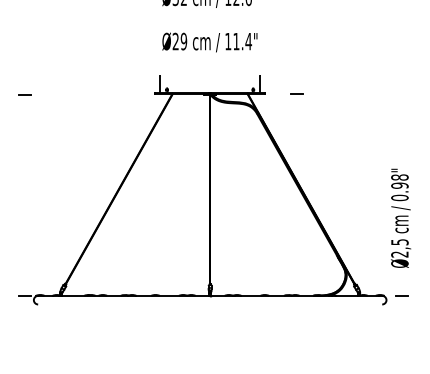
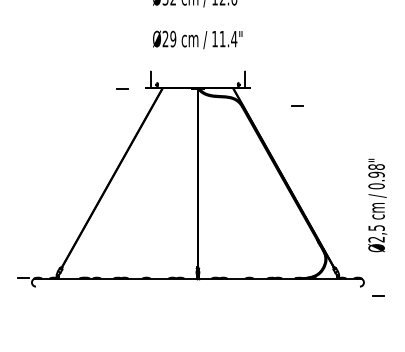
line: (296, 93) -> (297, 105), moved
line: (24, 94) -> (121, 88), moved
line: (401, 295) -> (378, 296), moved

